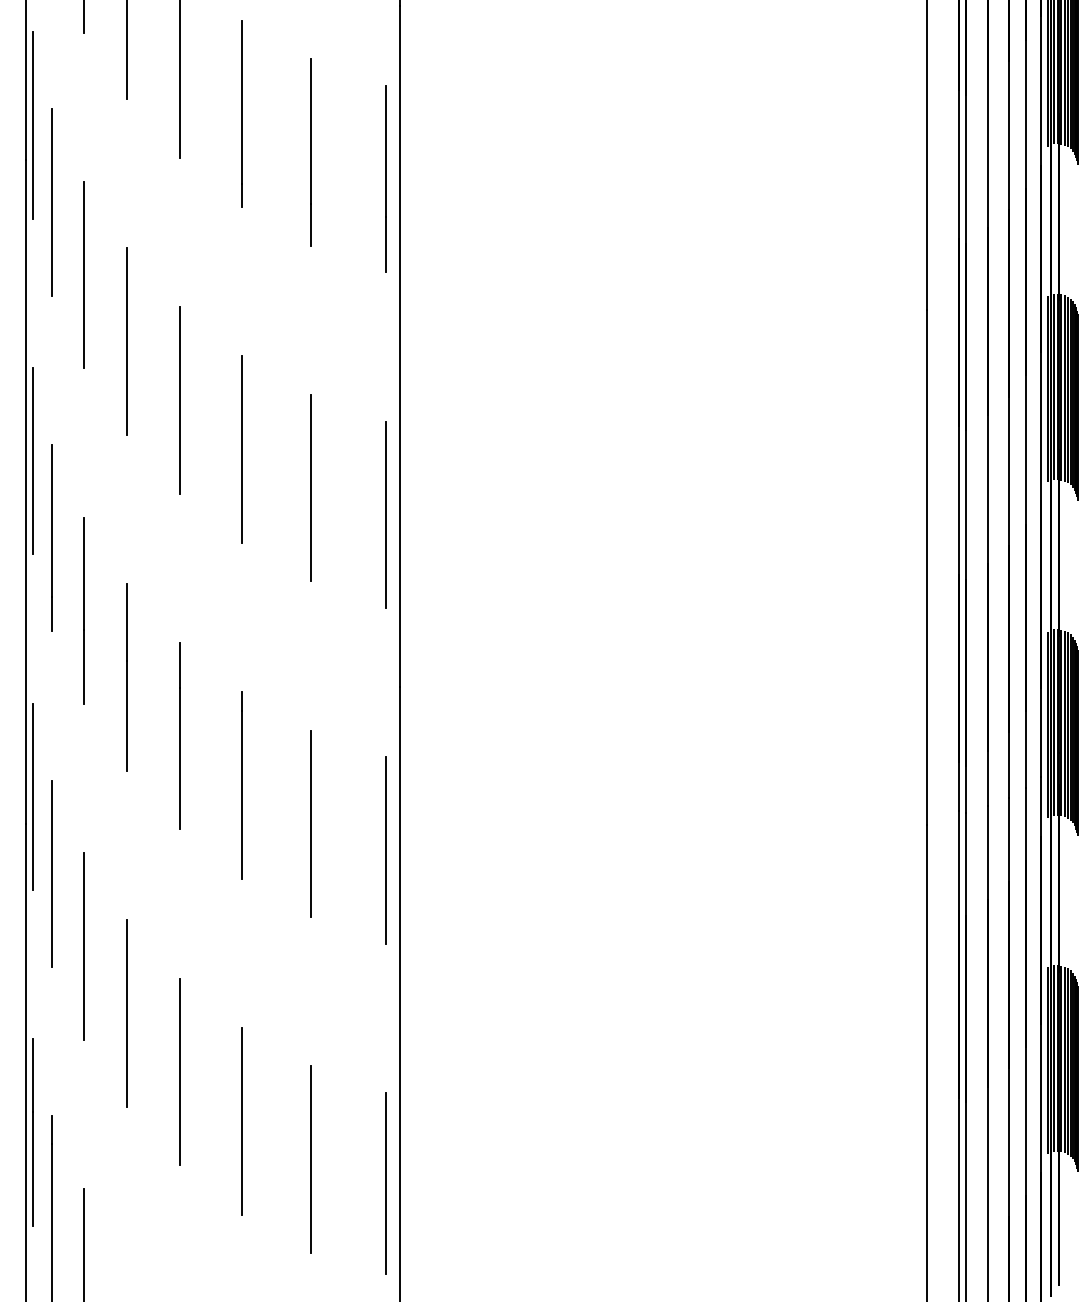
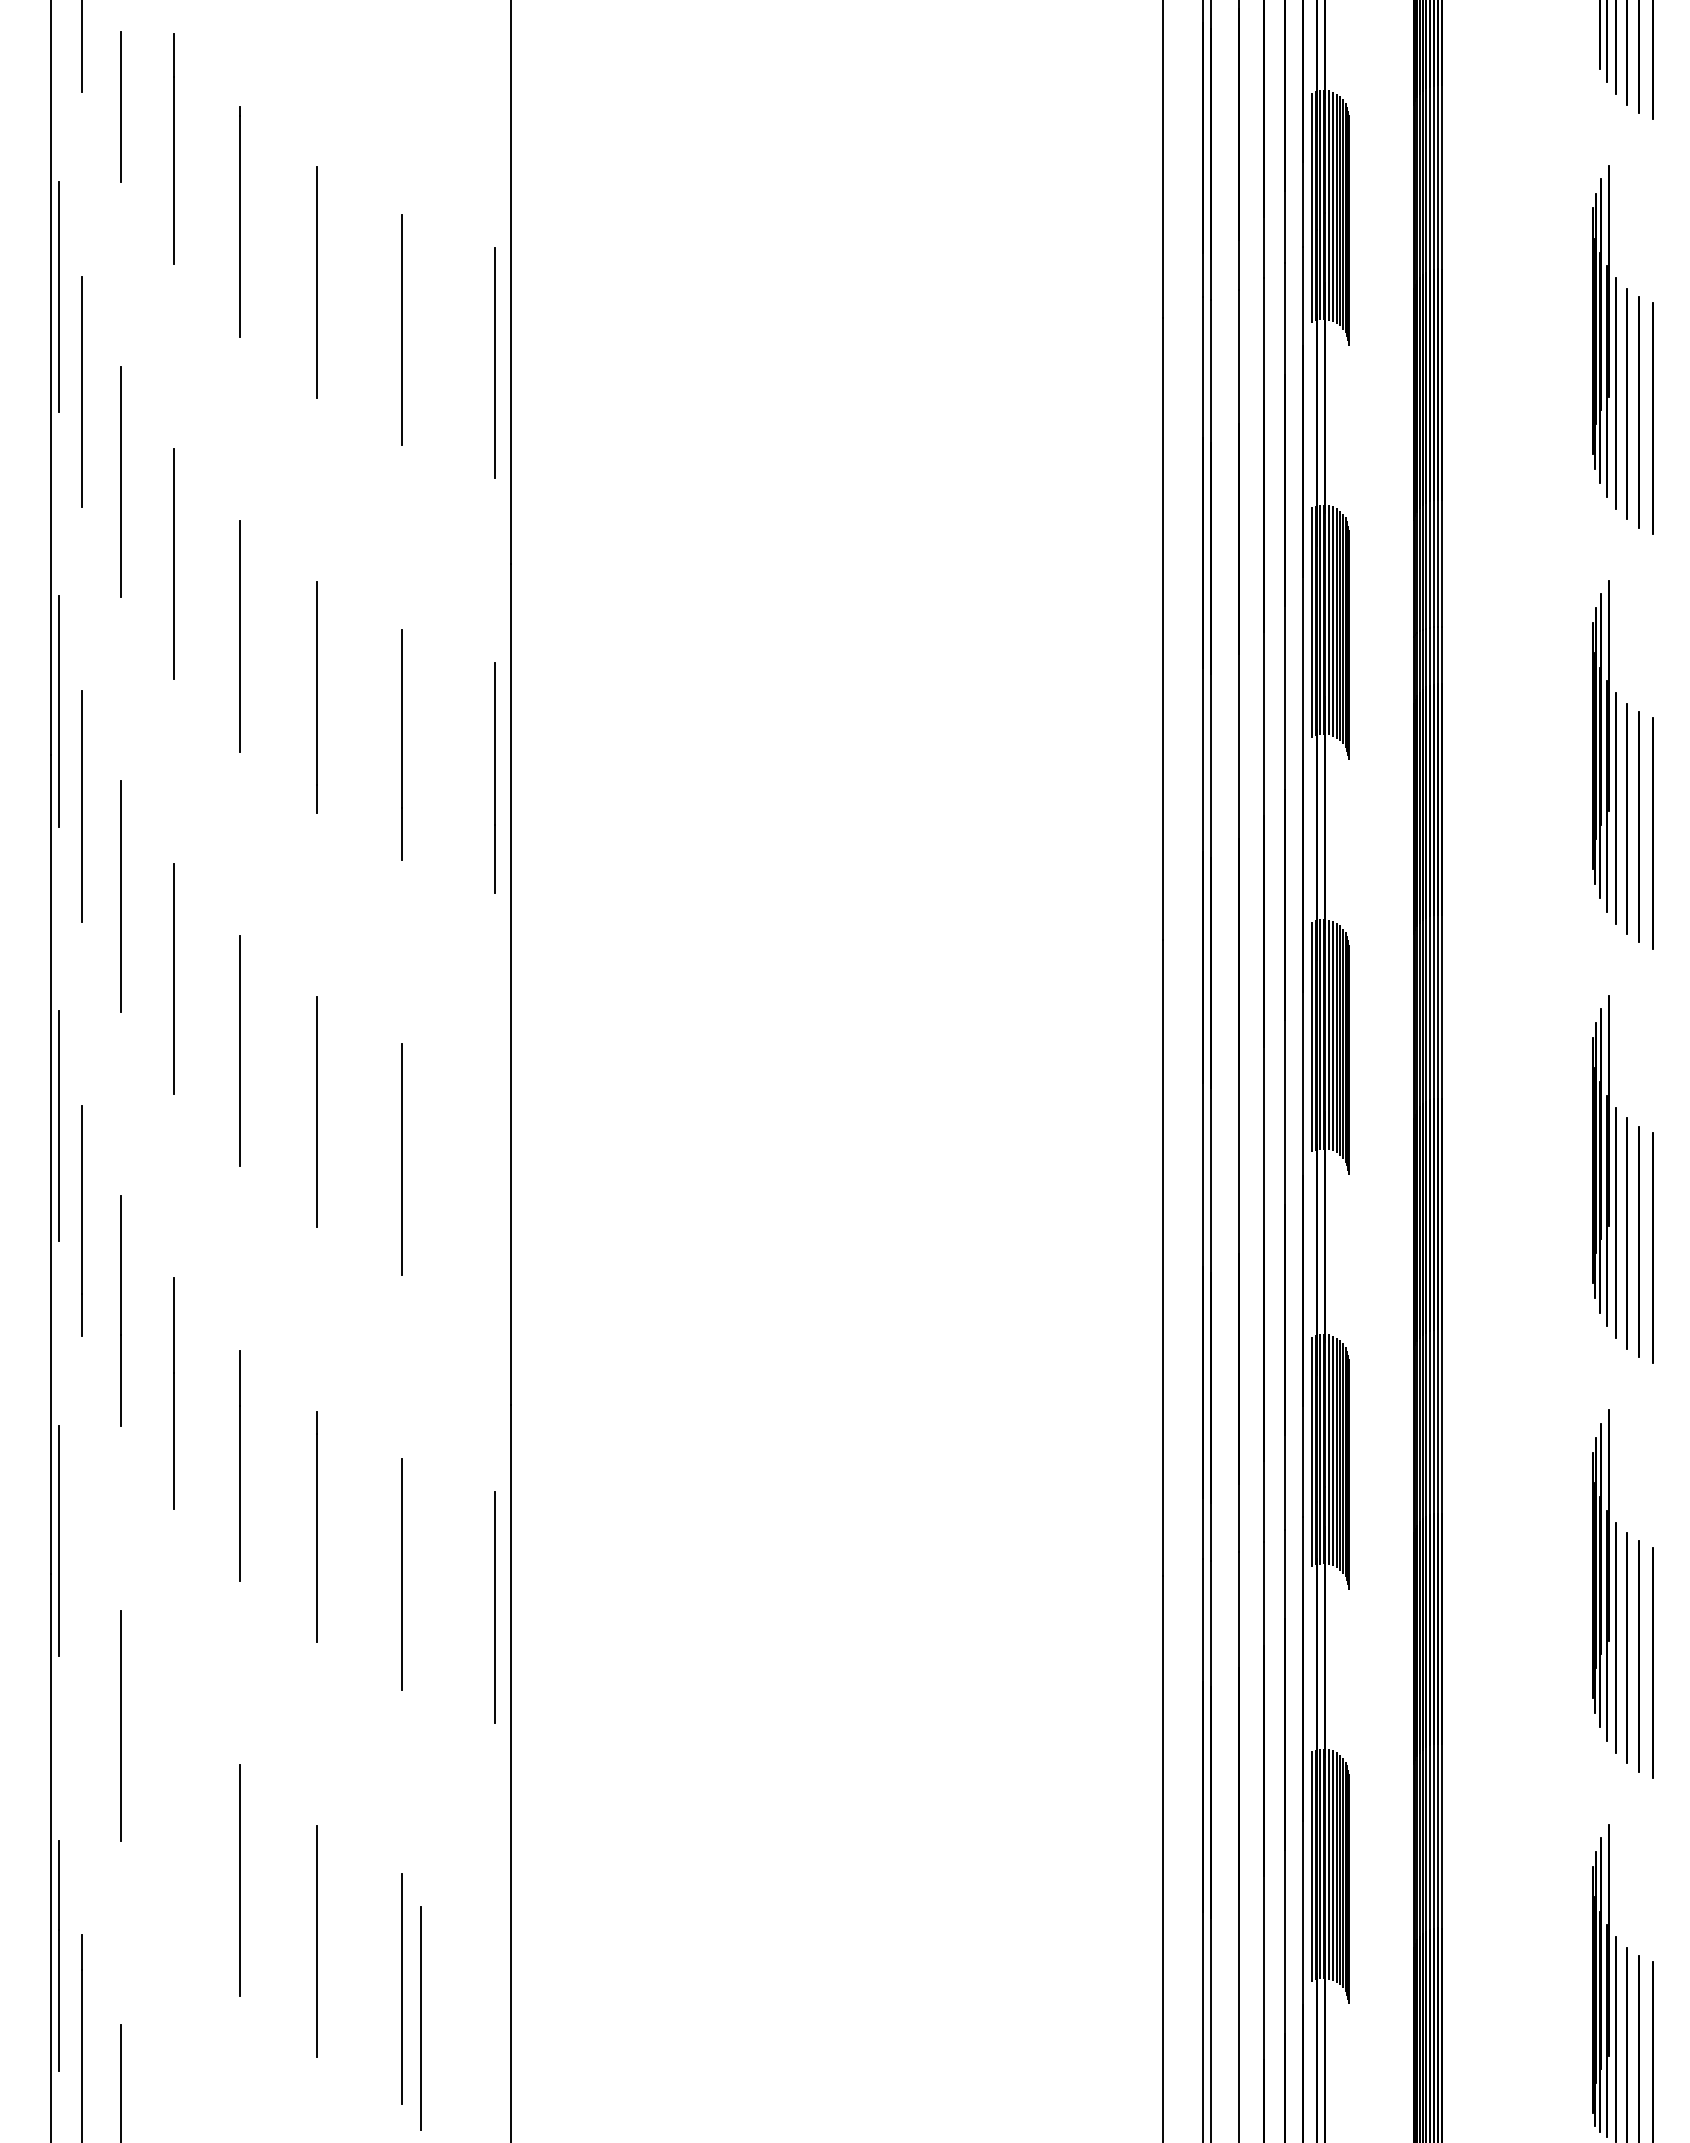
line: (385, 514) -> (494, 1192), removed
line: (52, 873) -> (82, 1635), removed
line: (126, 1012) -> (174, 1807), removed
line: (385, 1183) -> (420, 2018), moved

